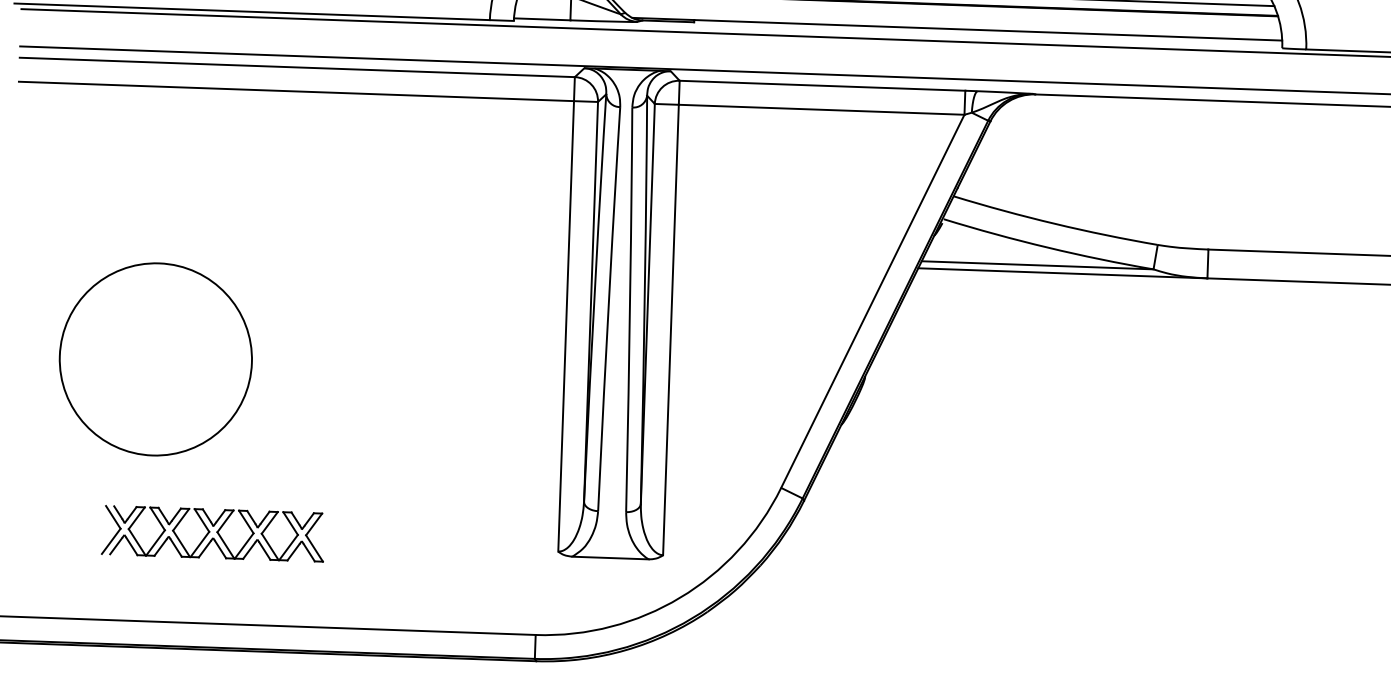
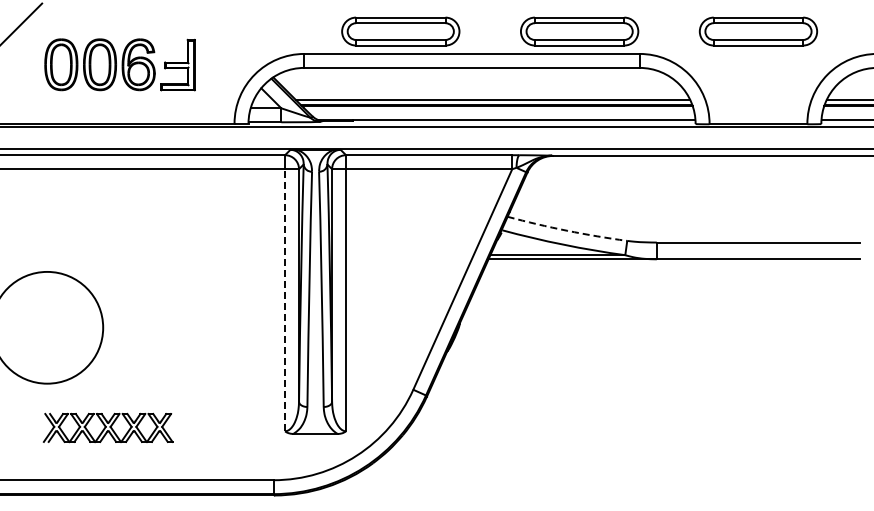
arc: (1055, 223) -> (567, 230), solid -> dashed
line: (566, 325) -> (285, 299), solid -> dashed
part: (212, 532) -> (107, 427), moved

